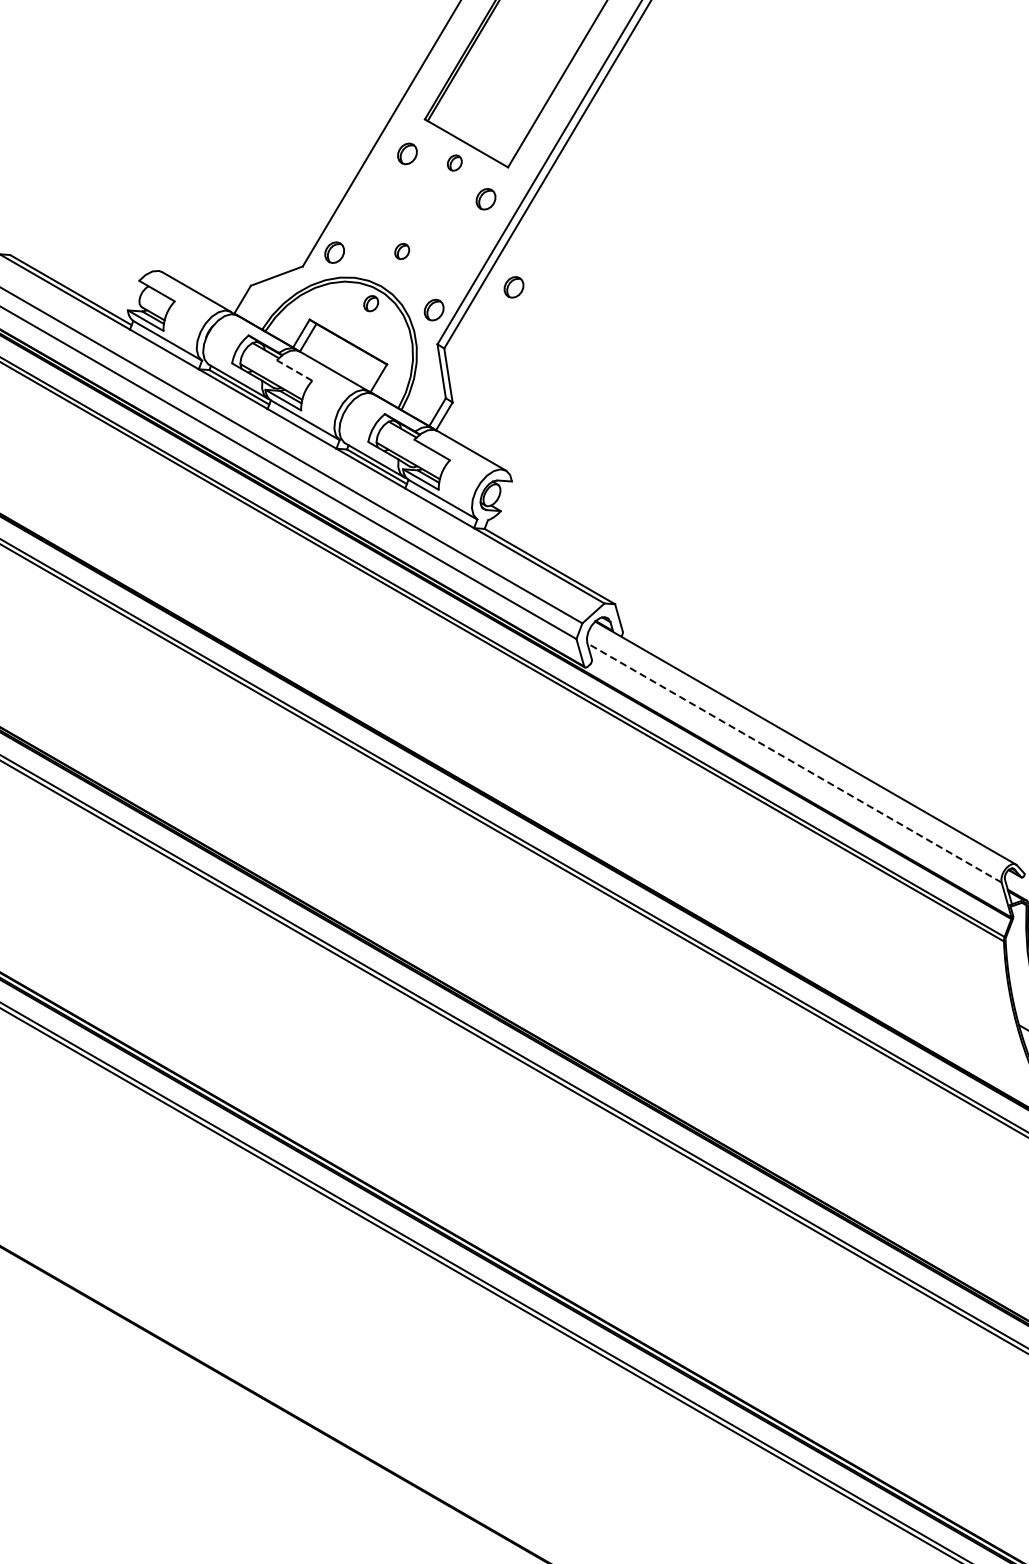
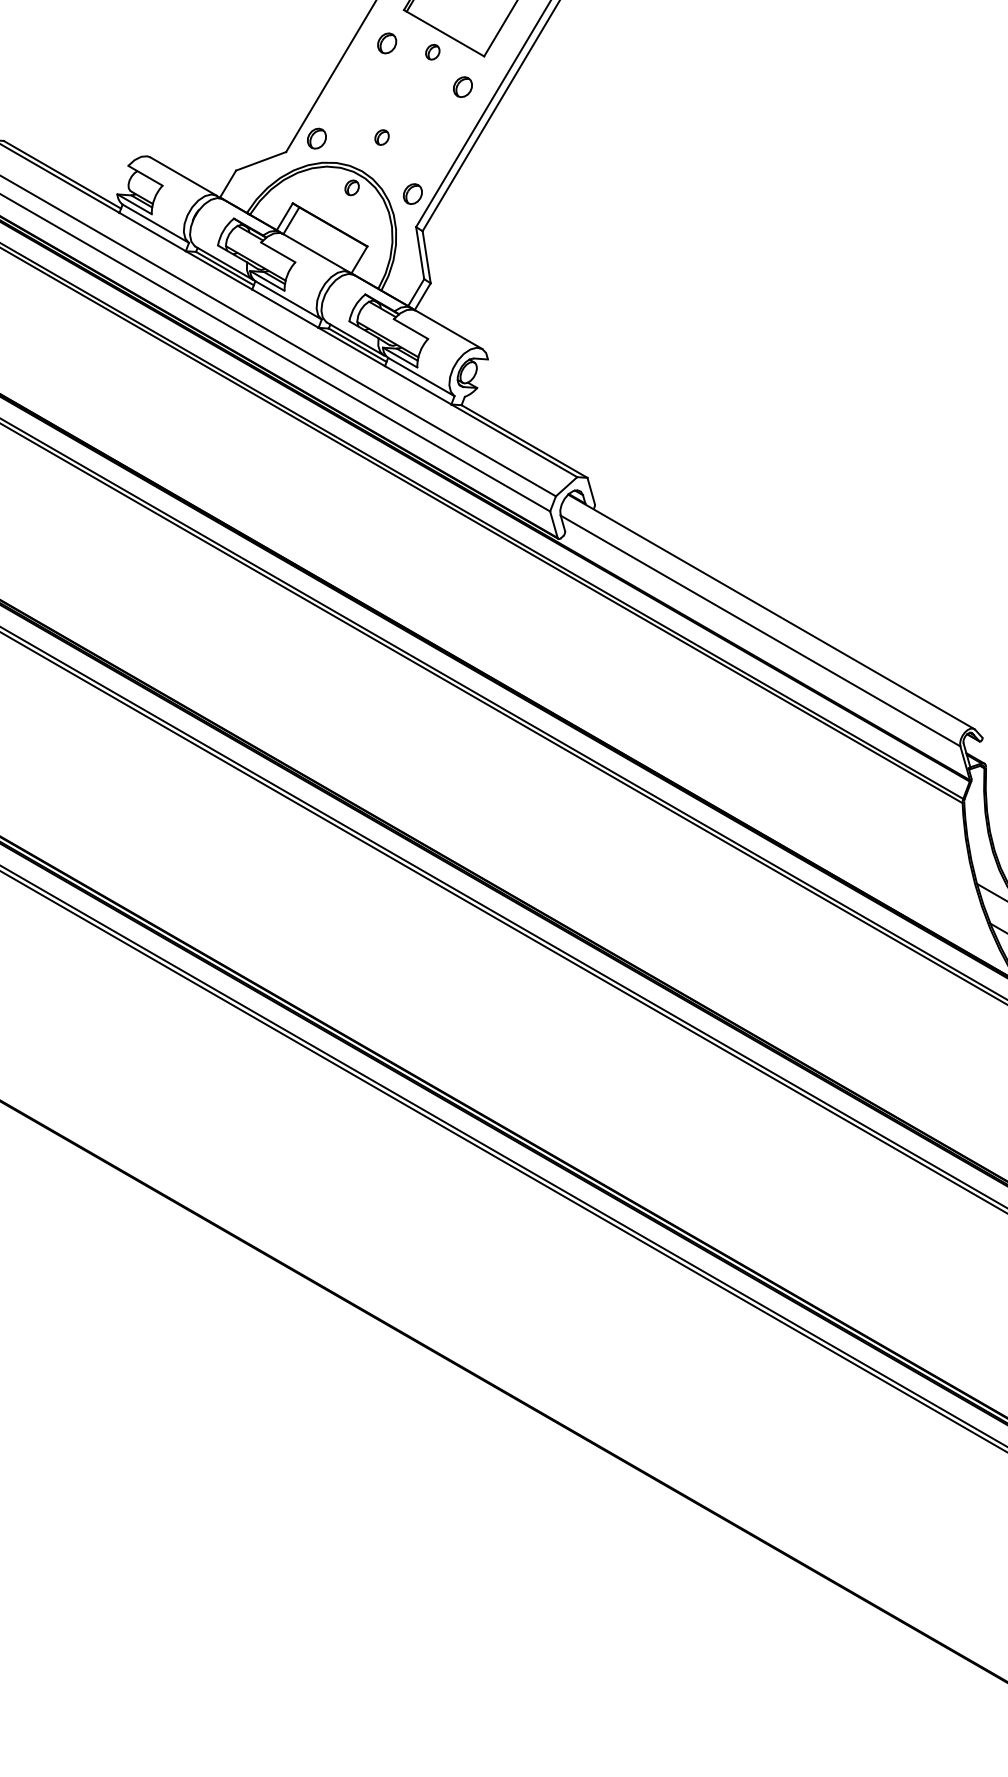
part: (513, 286) -> (489, 171), removed
line: (294, 370) -> (278, 252), dashed -> solid
line: (794, 763) -> (760, 631), dashed -> solid

